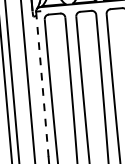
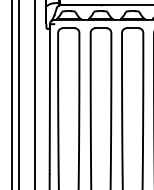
line: (42, 84) -> (49, 99), dashed -> solid

